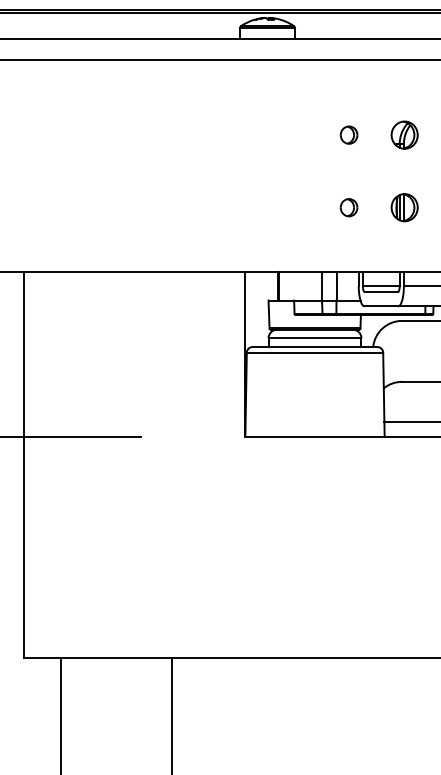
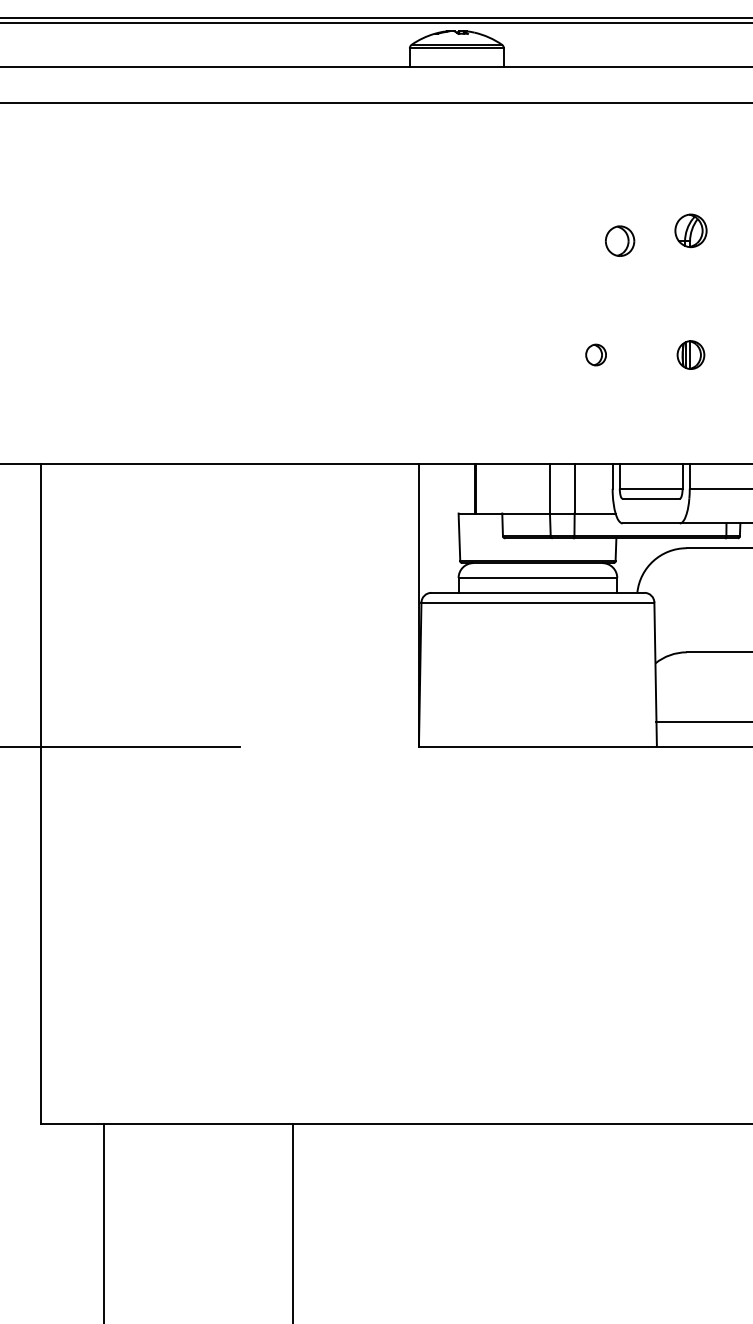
part: (348, 134) -> (619, 240), moved
part: (404, 134) -> (690, 229), size x0.7
part: (348, 207) -> (595, 354), size x0.7
part: (404, 207) -> (690, 354), size x0.6

